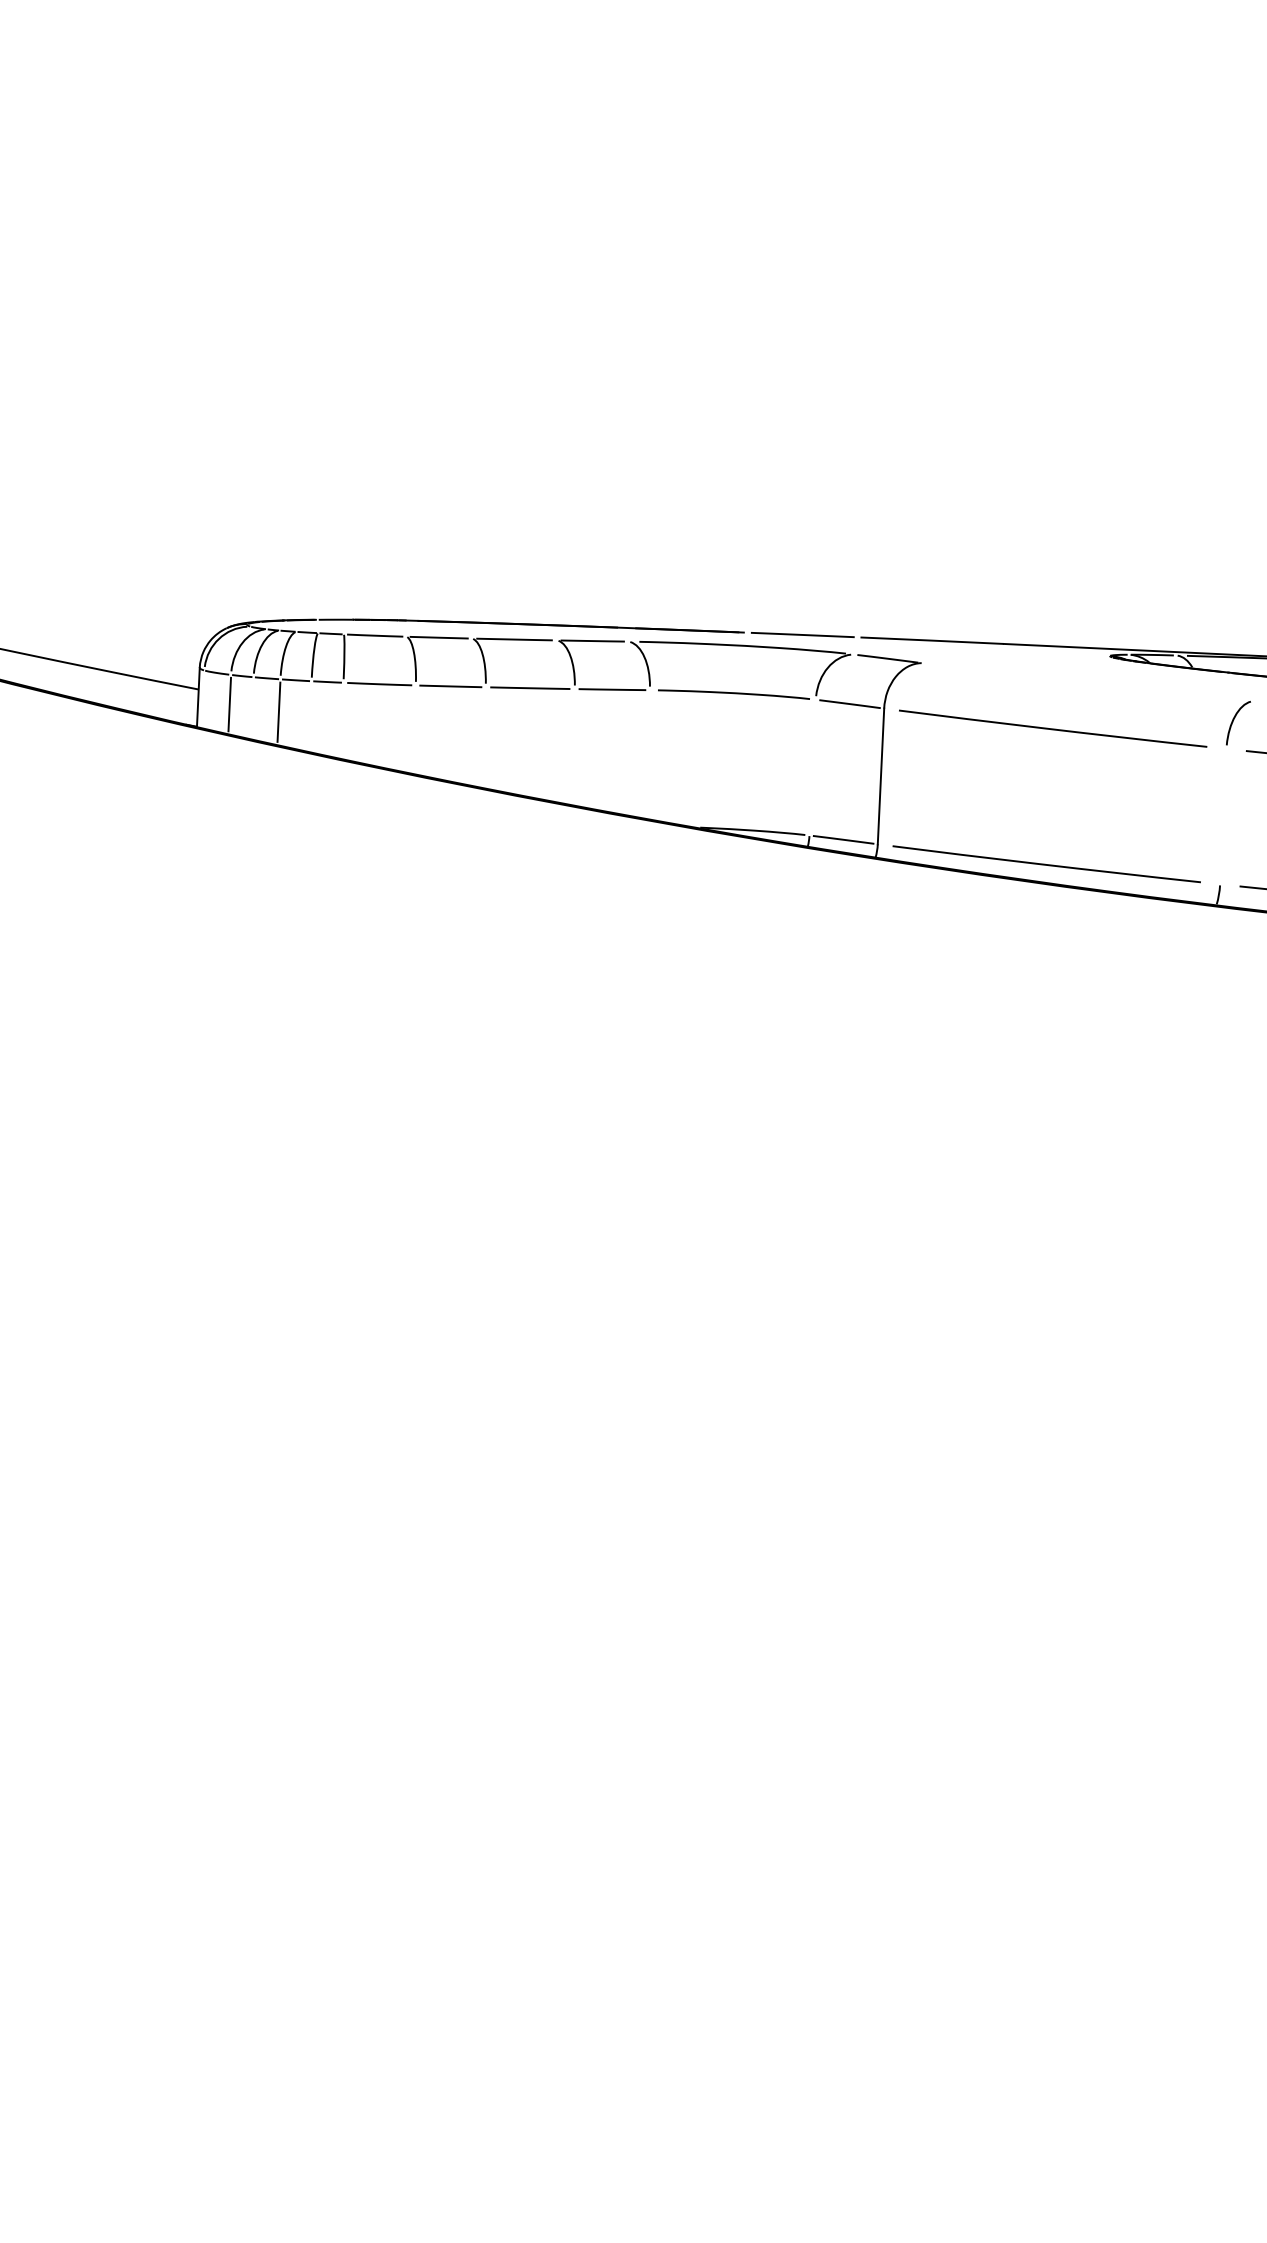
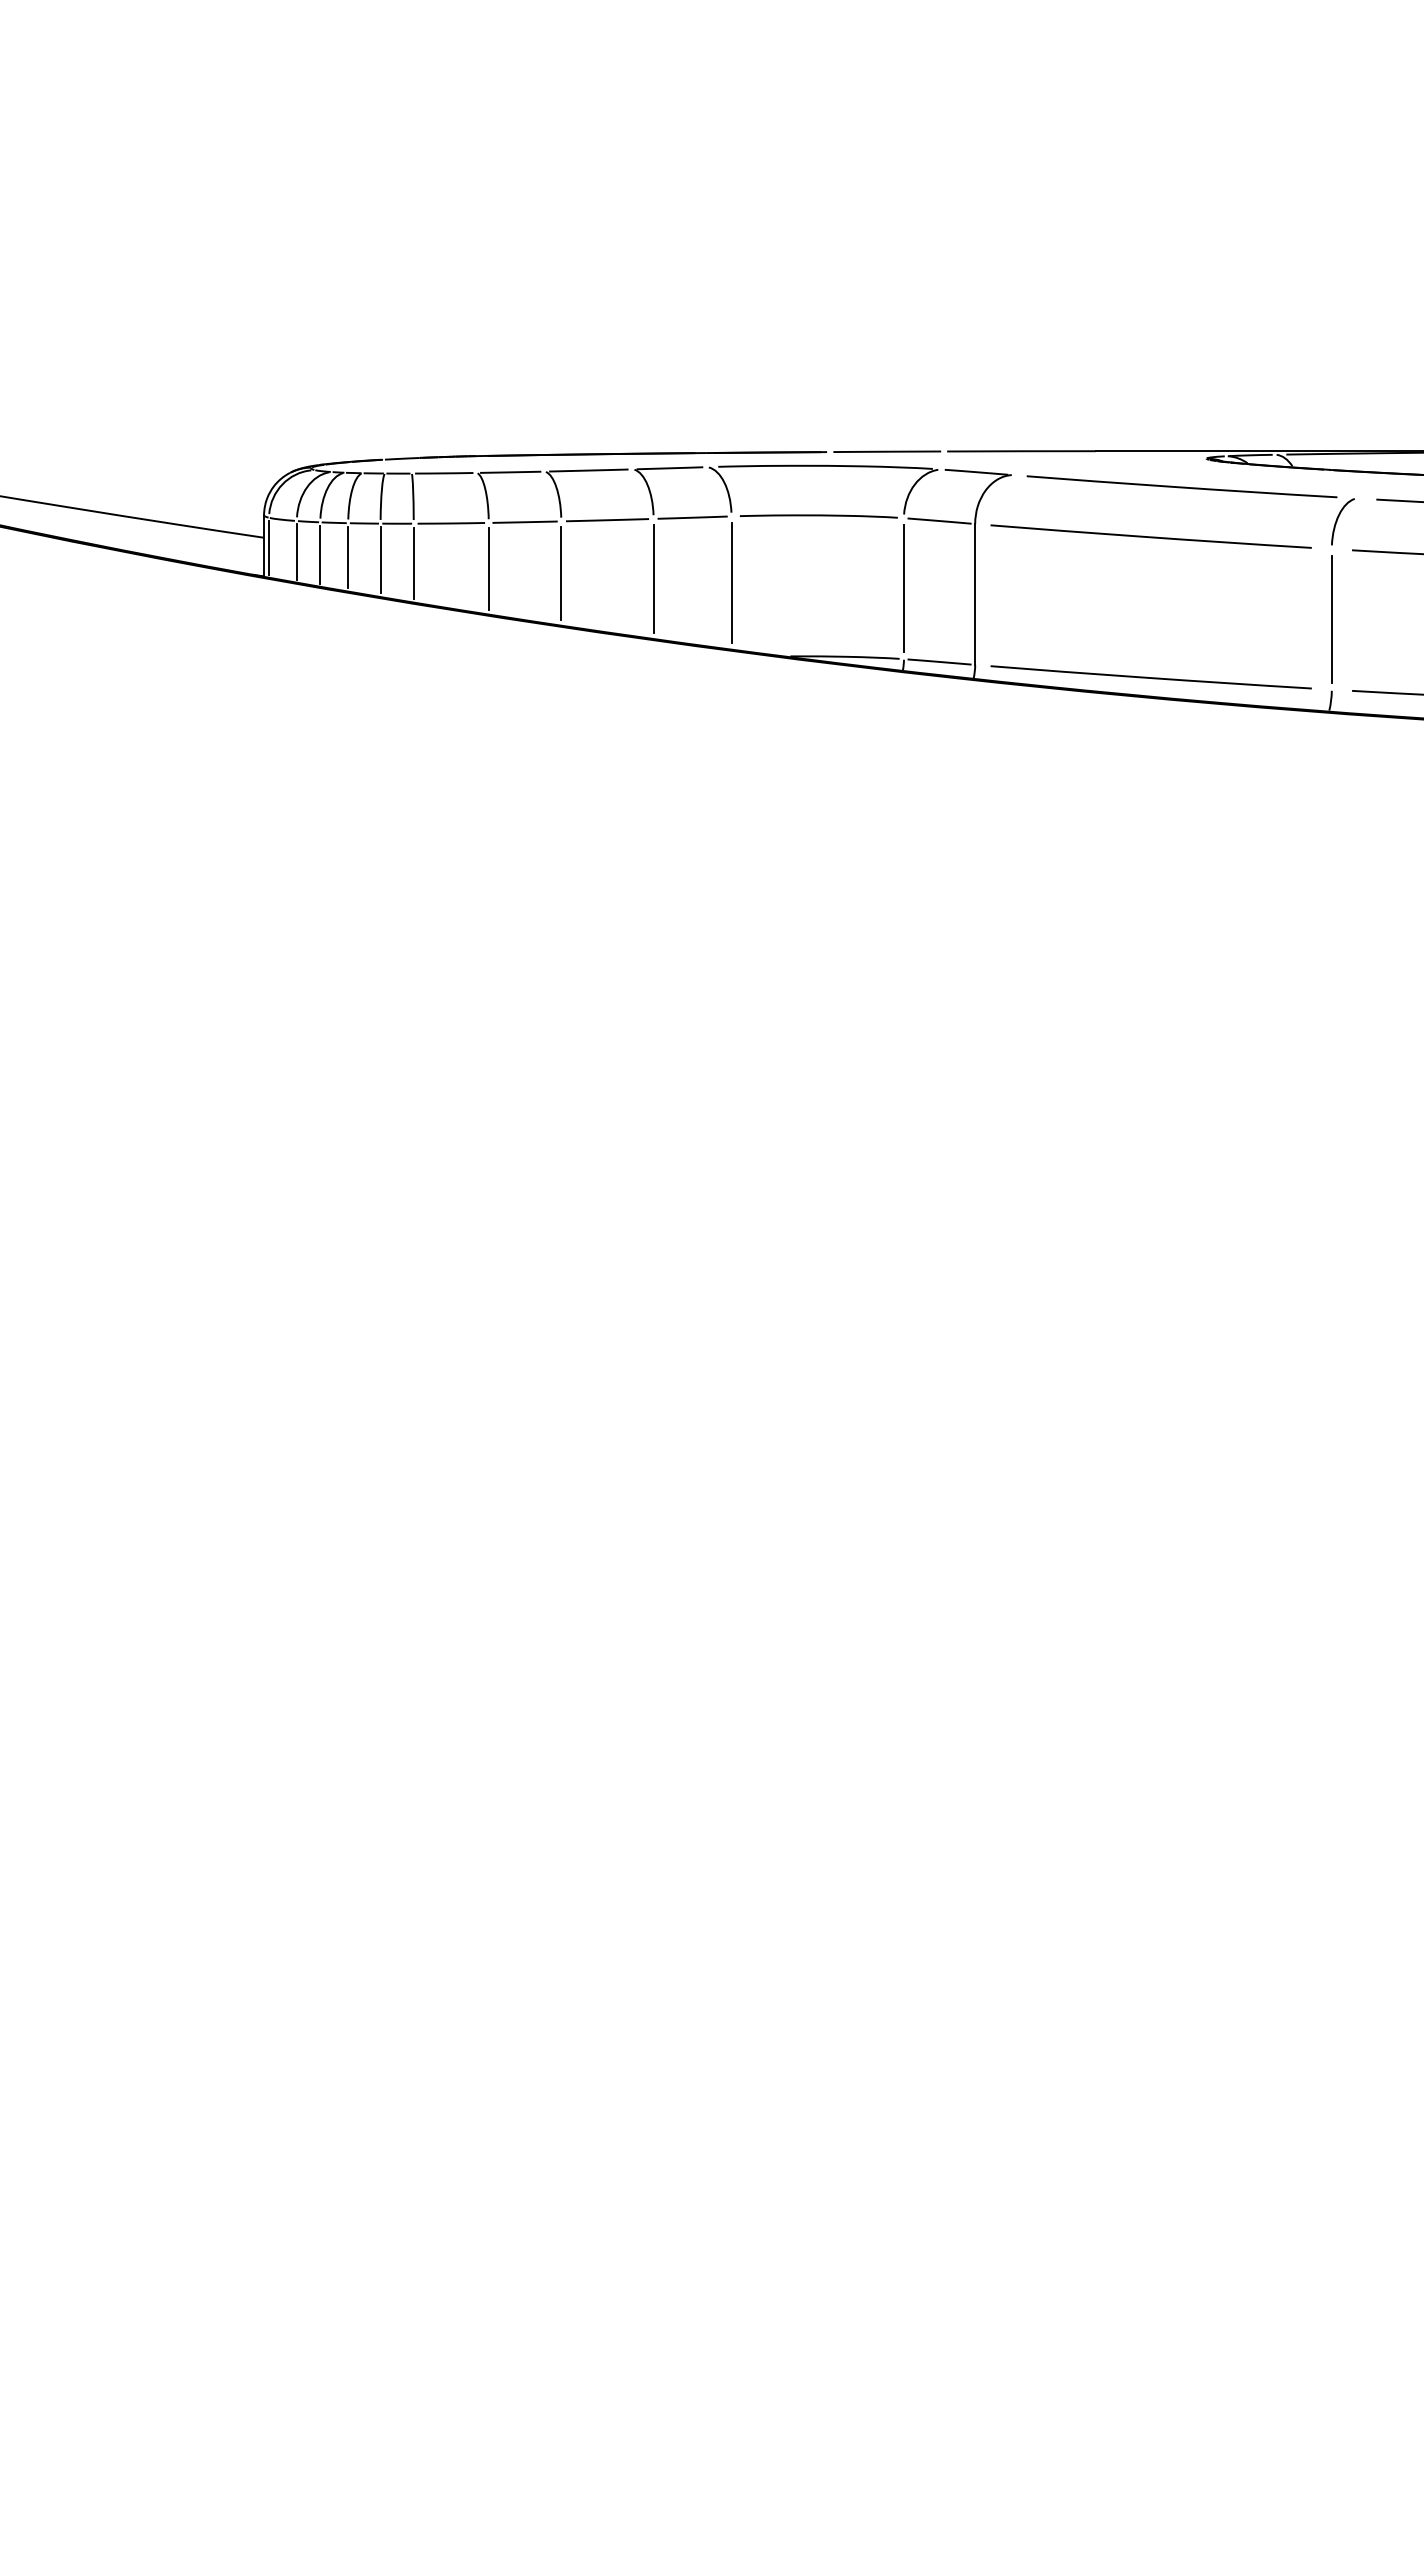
line: (1084, 681) -> (1181, 486), added
line: (203, 699) -> (269, 547), added
line: (252, 708) -> (320, 554), added
line: (309, 716) -> (380, 560), added
line: (341, 720) -> (413, 562), added
line: (413, 729) -> (488, 568), added
line: (483, 737) -> (561, 573), added
line: (571, 746) -> (653, 578), added
line: (646, 753) -> (731, 582), added
line: (813, 767) -> (904, 588), added
line: (1222, 816) -> (1331, 619), added

